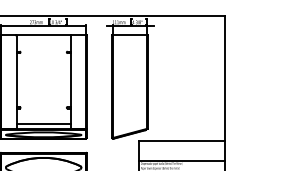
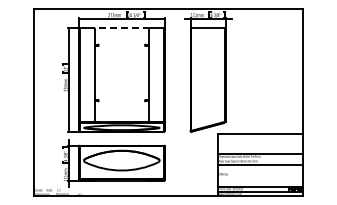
line: (43, 35) -> (121, 28), solid -> dashed
line: (43, 123) -> (121, 116), removed

